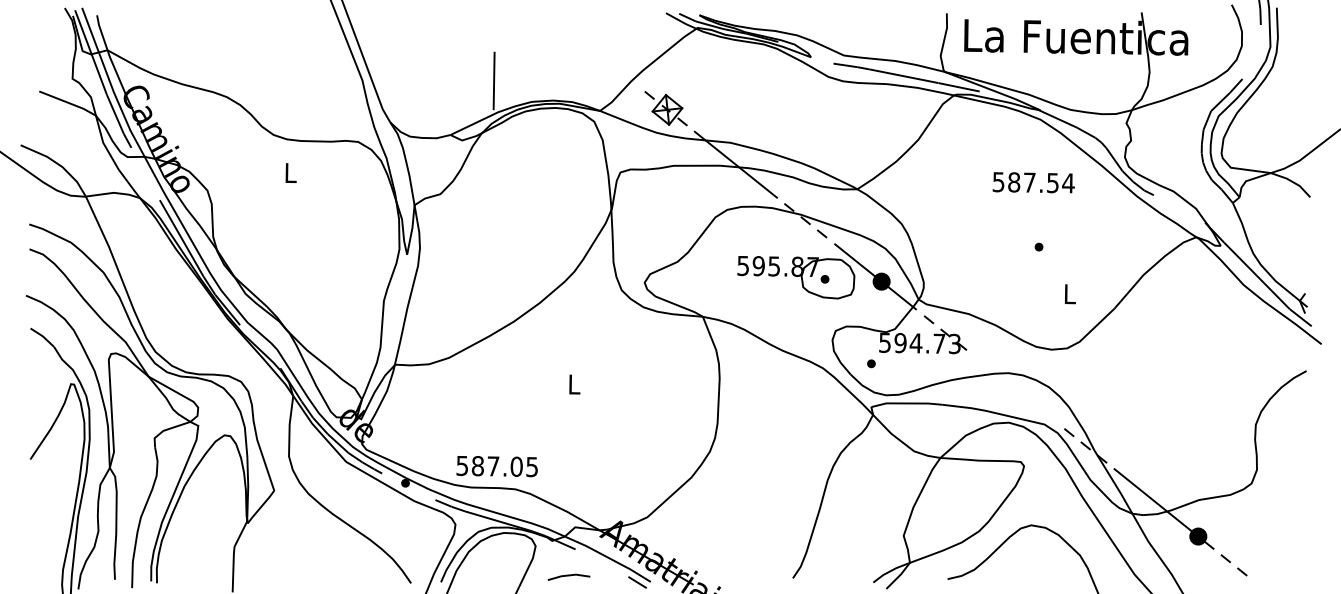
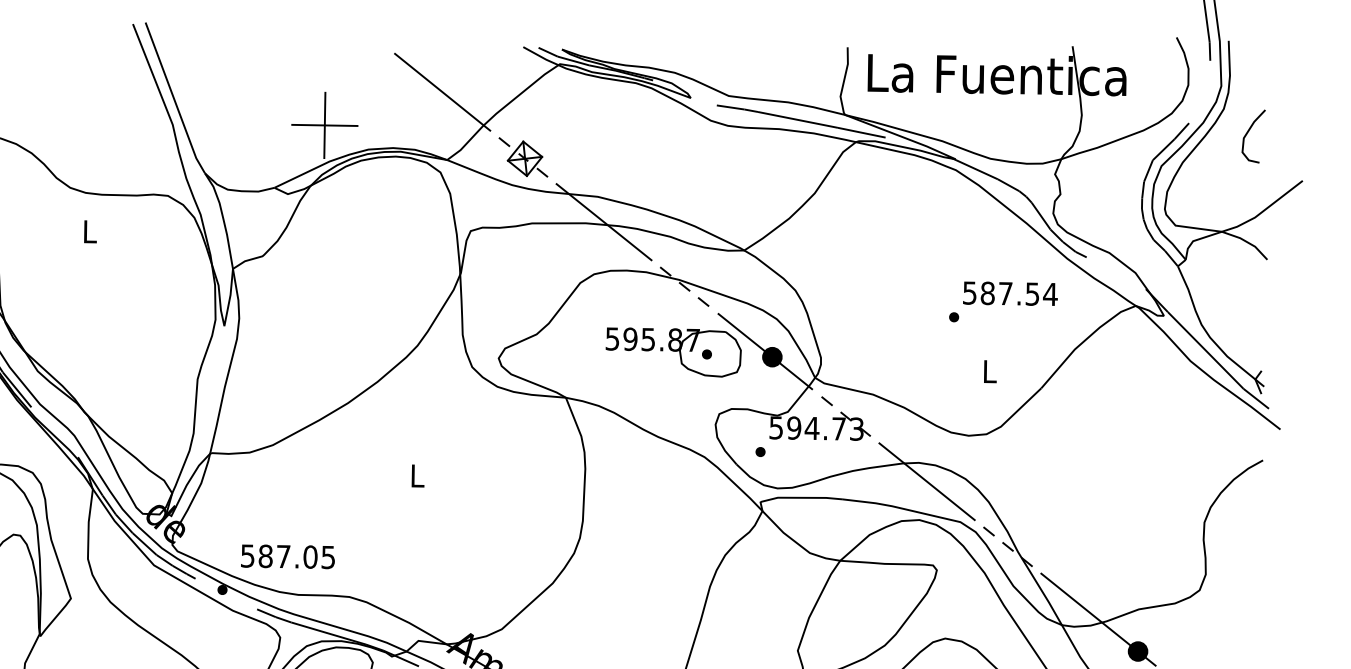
line: (595, 52) -> (441, 92), added
line: (493, 80) -> (324, 124), added
curve: (1293, 88) -> (1247, 134), added
text: (1033, 182) -> (1010, 293), moved
line: (1015, 389) -> (926, 481), added
text: (496, 466) -> (287, 556), moved

